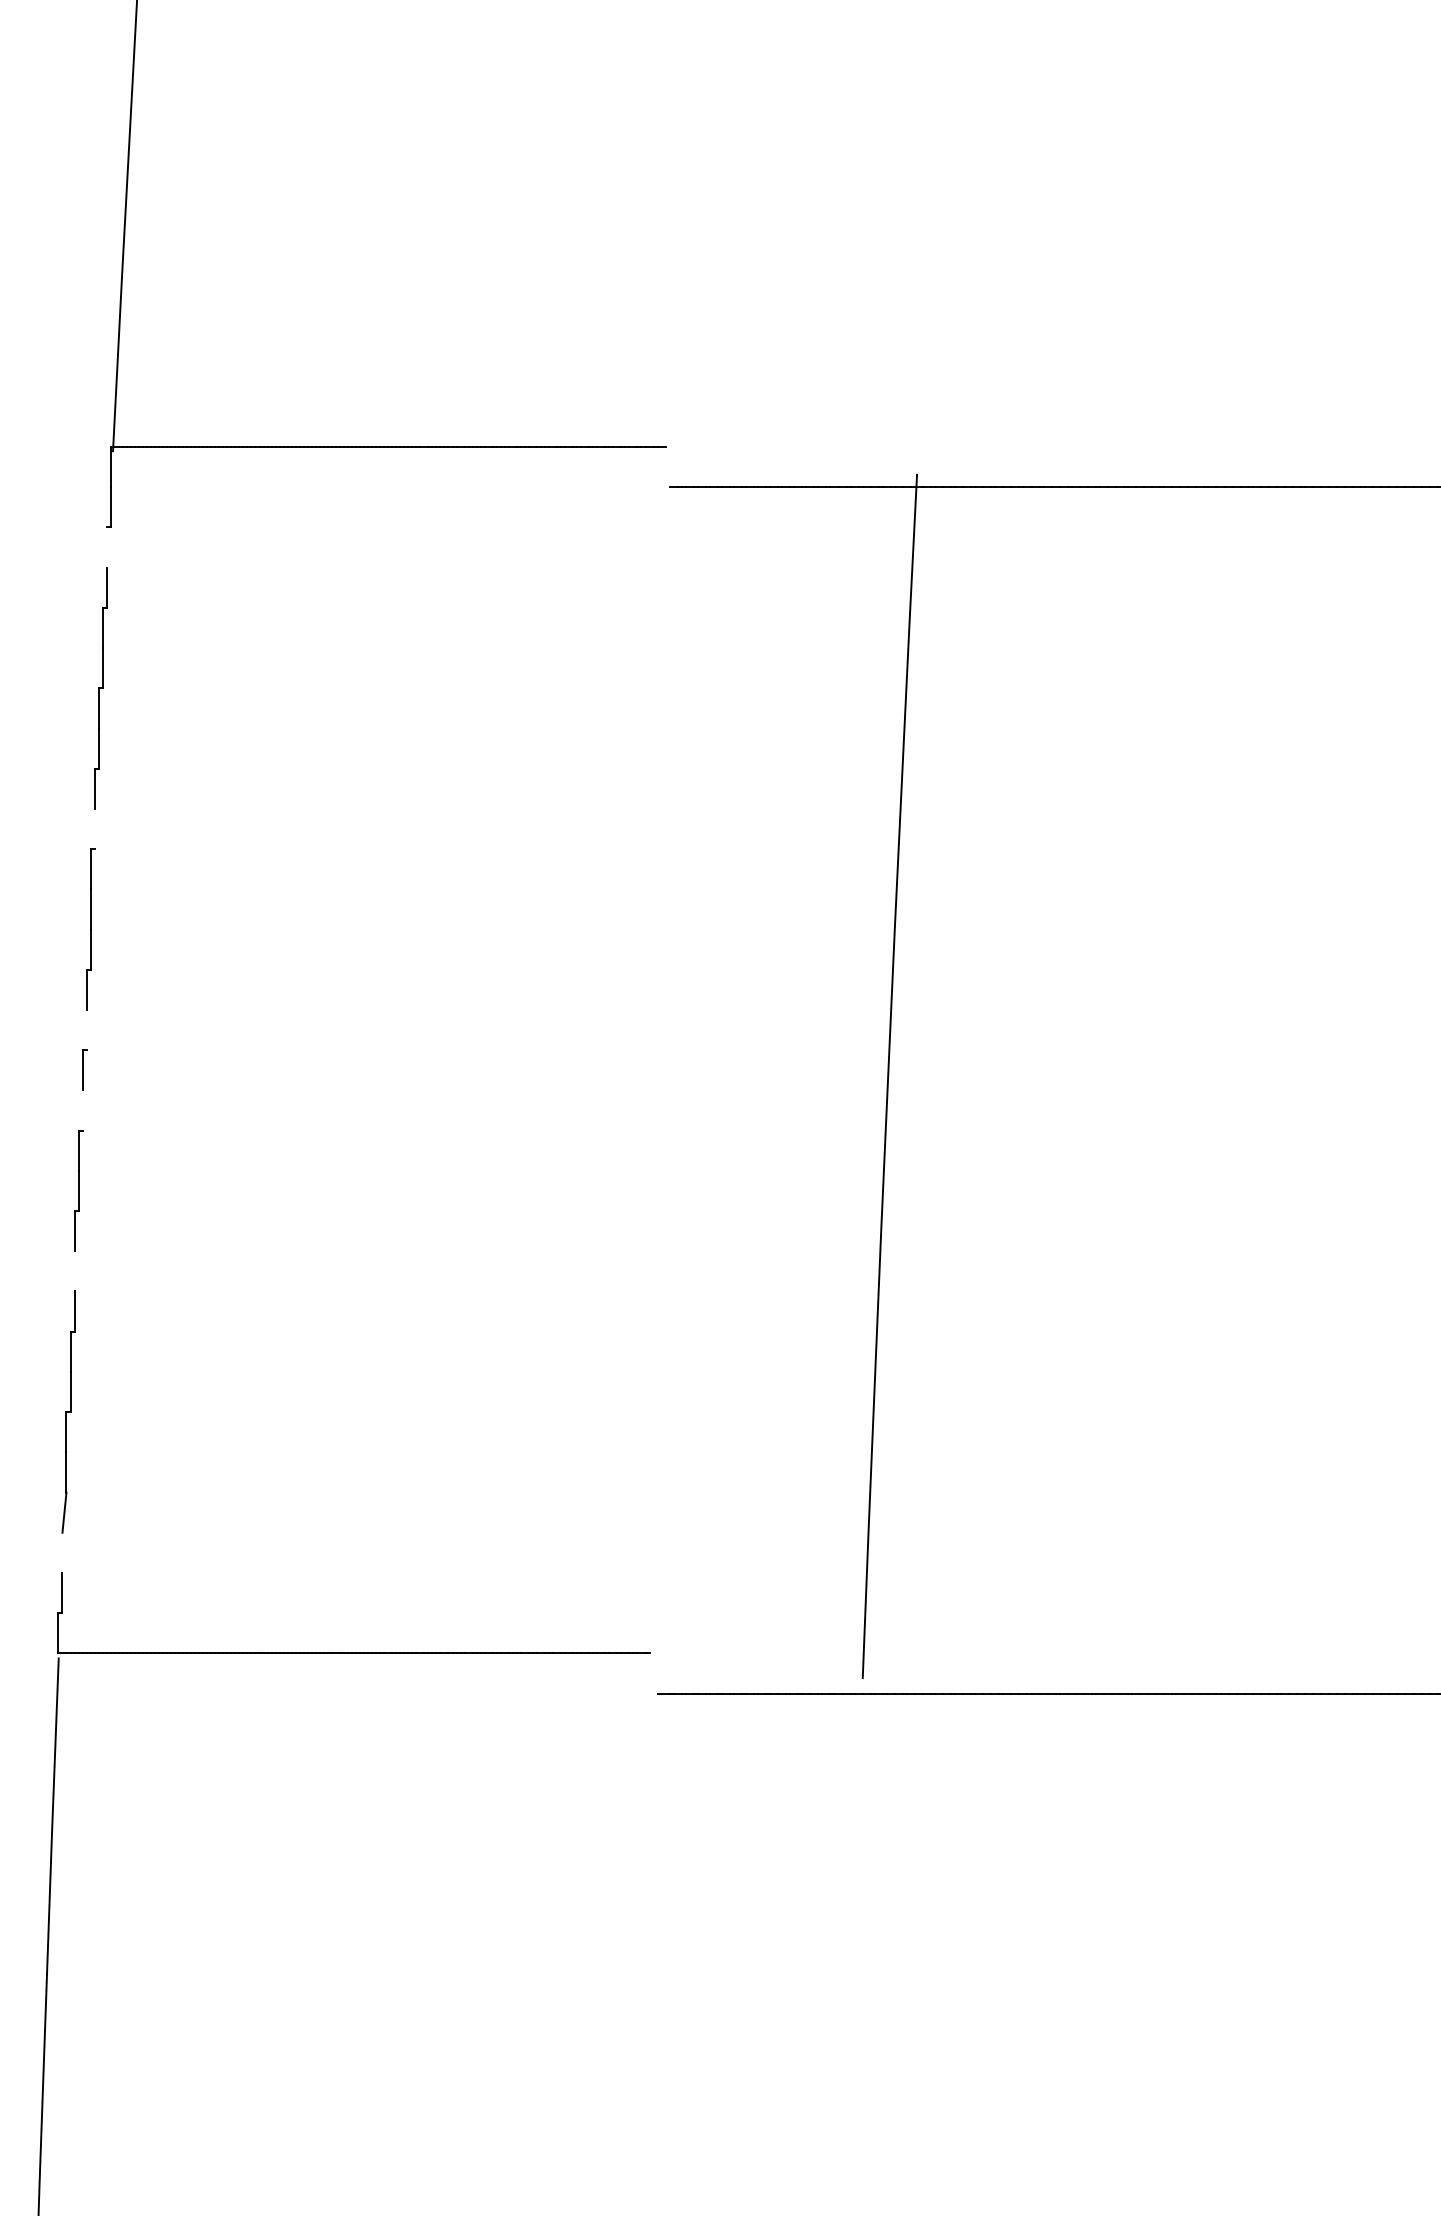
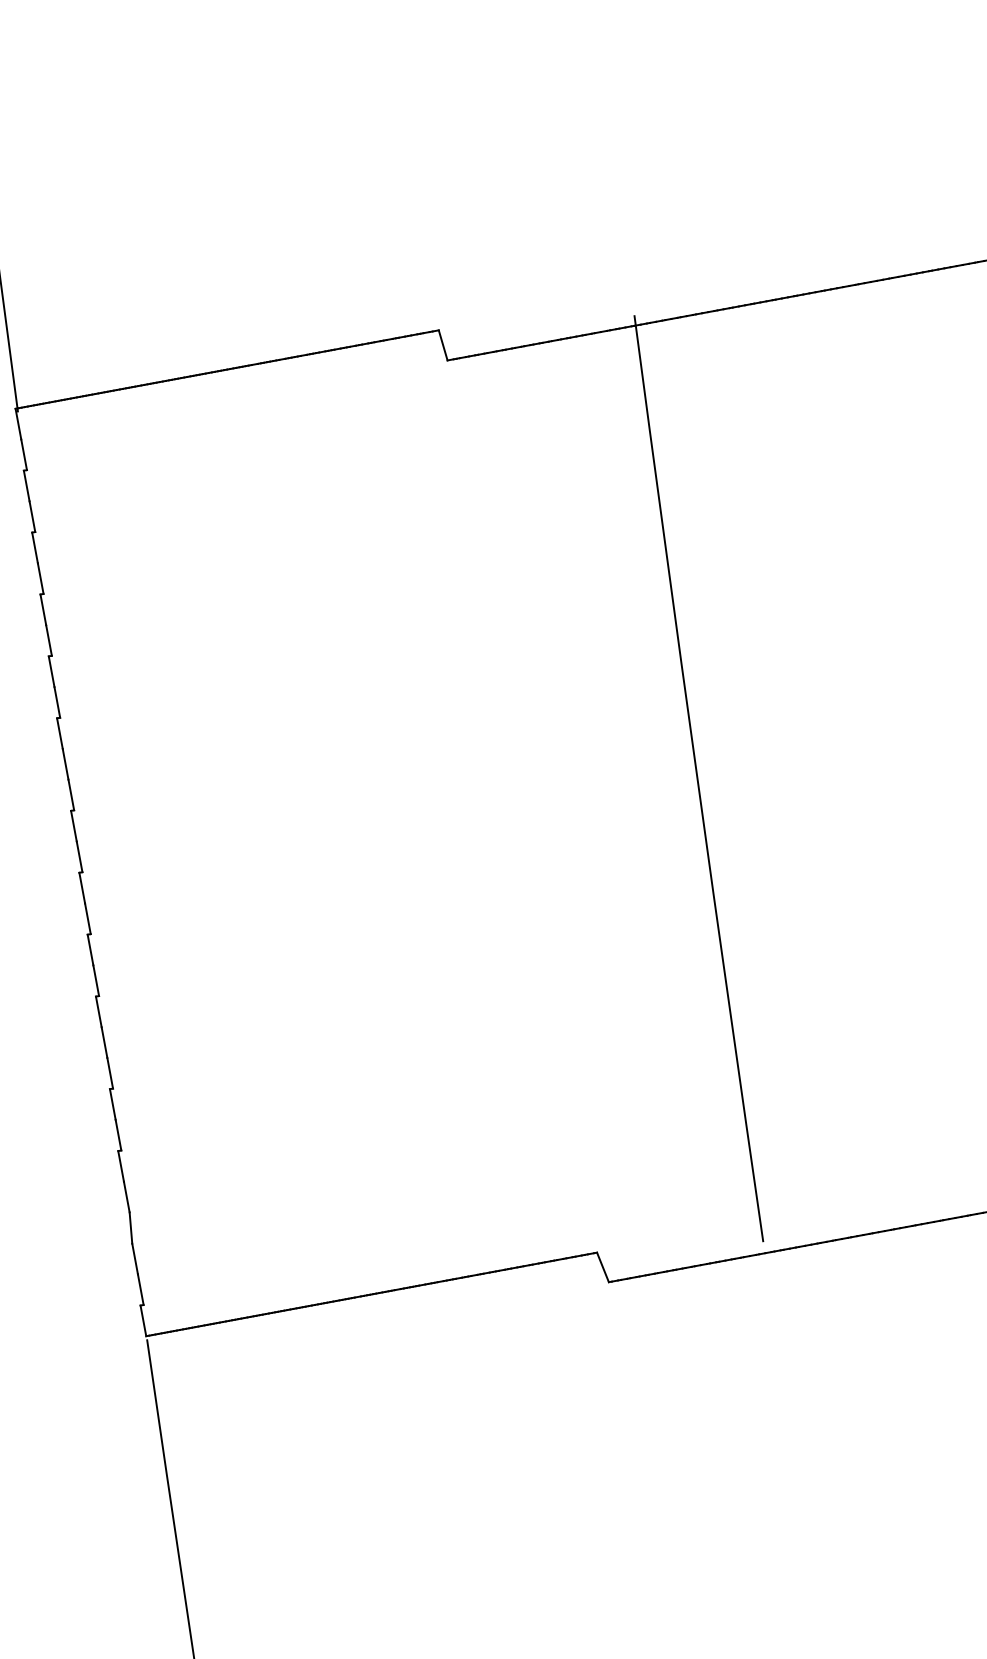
line: (667, 467) -> (443, 345), added
line: (106, 547) -> (26, 485), added
line: (94, 828) -> (57, 702), added
line: (86, 1030) -> (79, 857), added
line: (82, 1110) -> (87, 918), added
line: (74, 1271) -> (104, 1042), added
line: (62, 1552) -> (135, 1258), added
line: (653, 1673) -> (602, 1267), added

